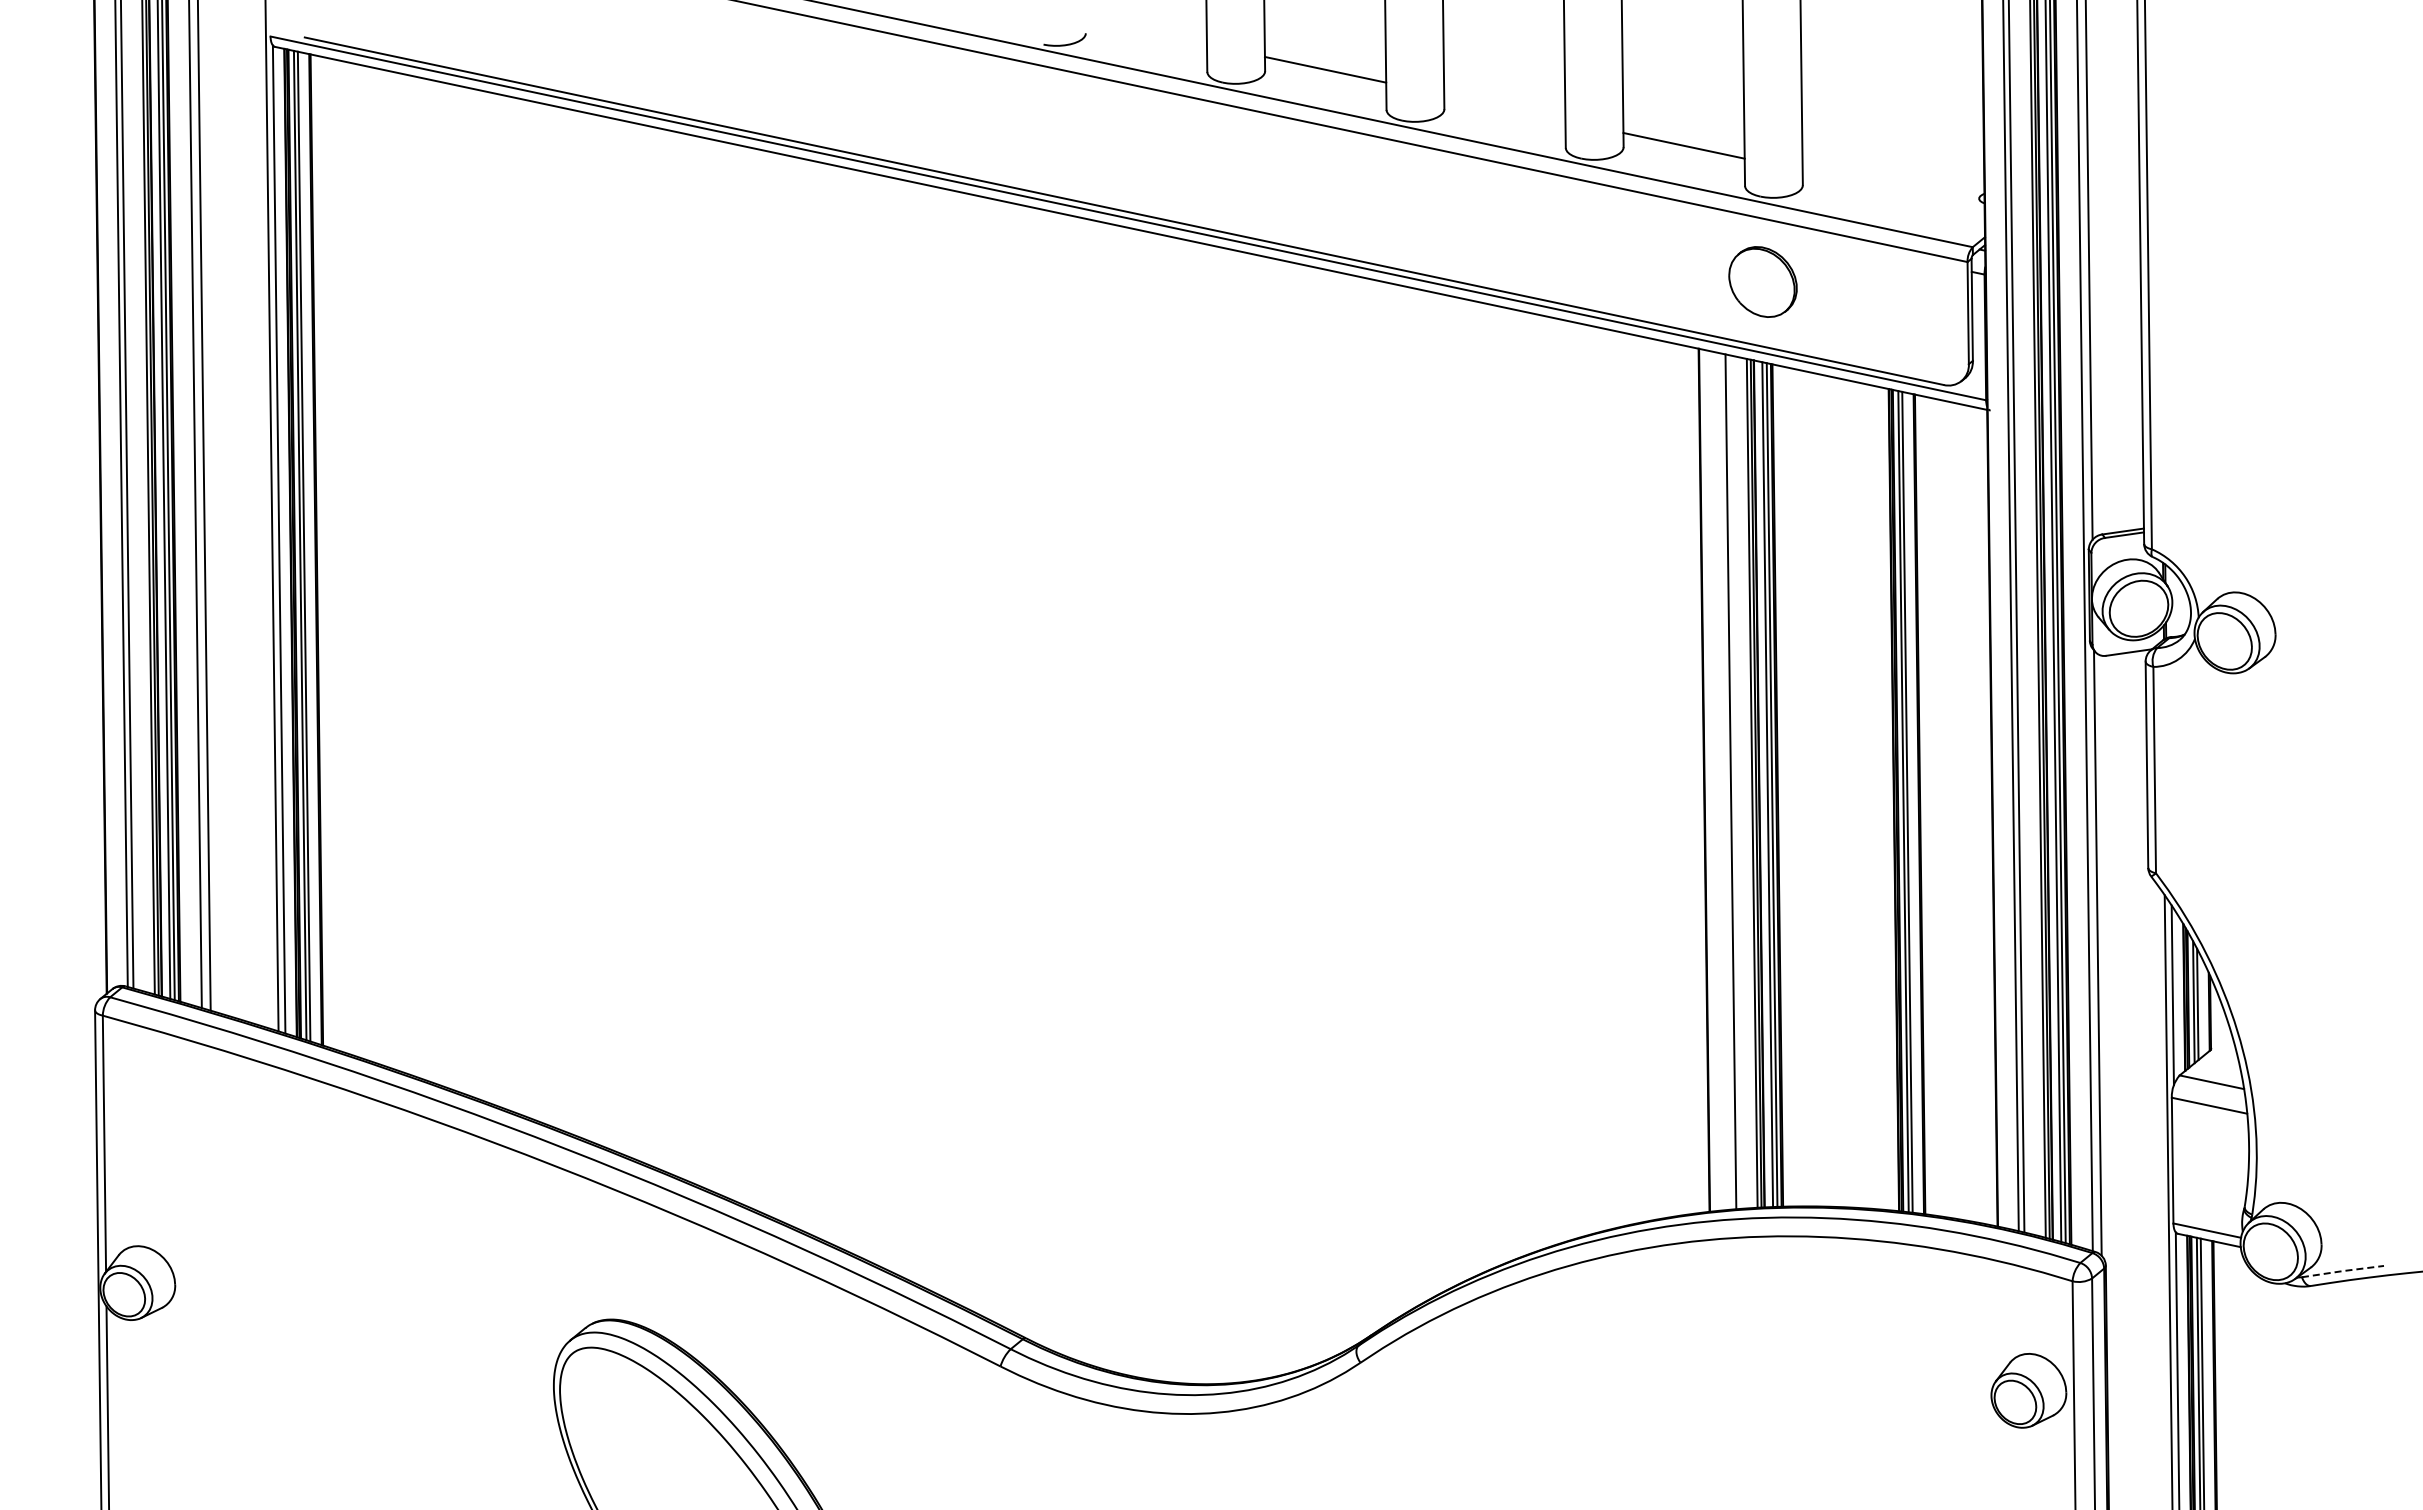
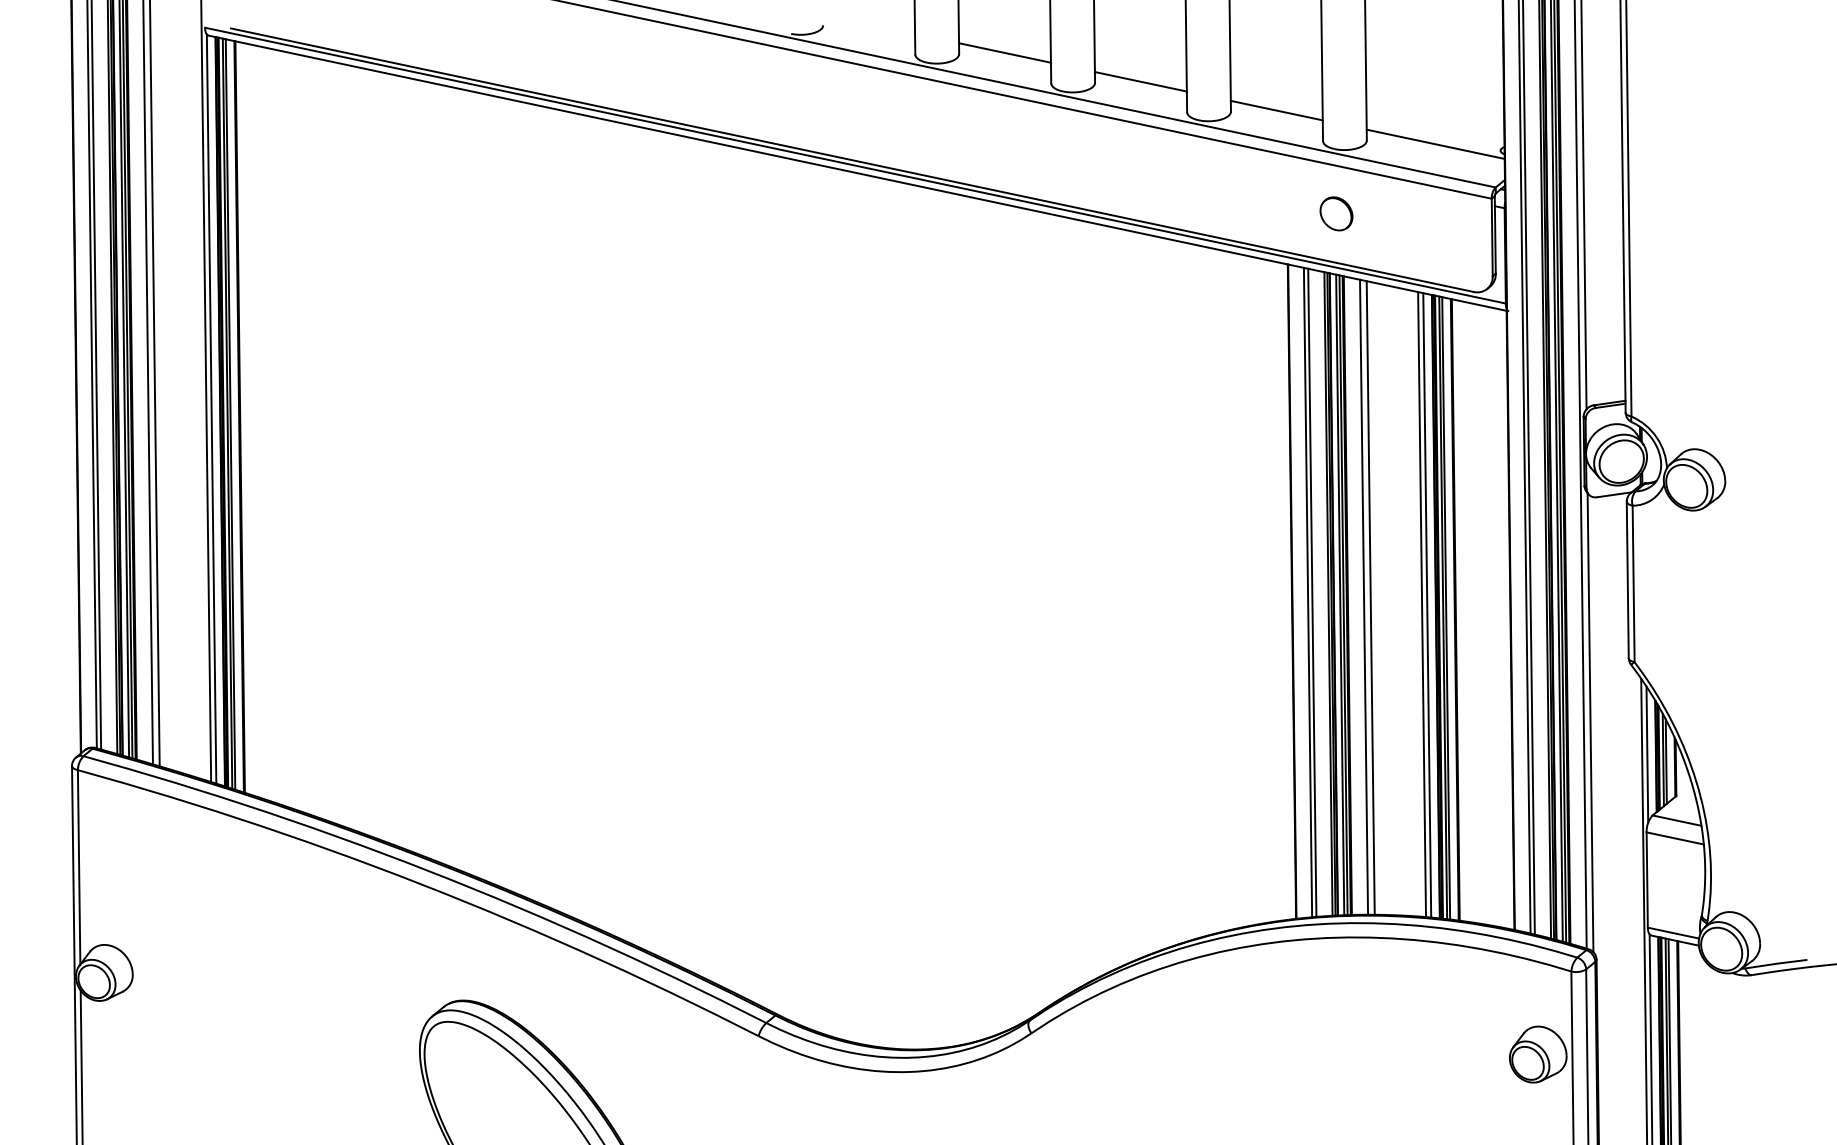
line: (1504, 107) -> (1140, 81), added
line: (1893, 189) -> (1435, 143), added
part: (1762, 281) -> (1336, 213), size x0.62
line: (1724, 781) -> (1307, 592), added
line: (1798, 787) -> (1363, 597), added
line: (1807, 788) -> (1370, 597), added
line: (1875, 797) -> (1421, 604), added
line: (1882, 798) -> (1427, 605), added
line: (2342, 1271) -> (1776, 964), dashed -> solid

